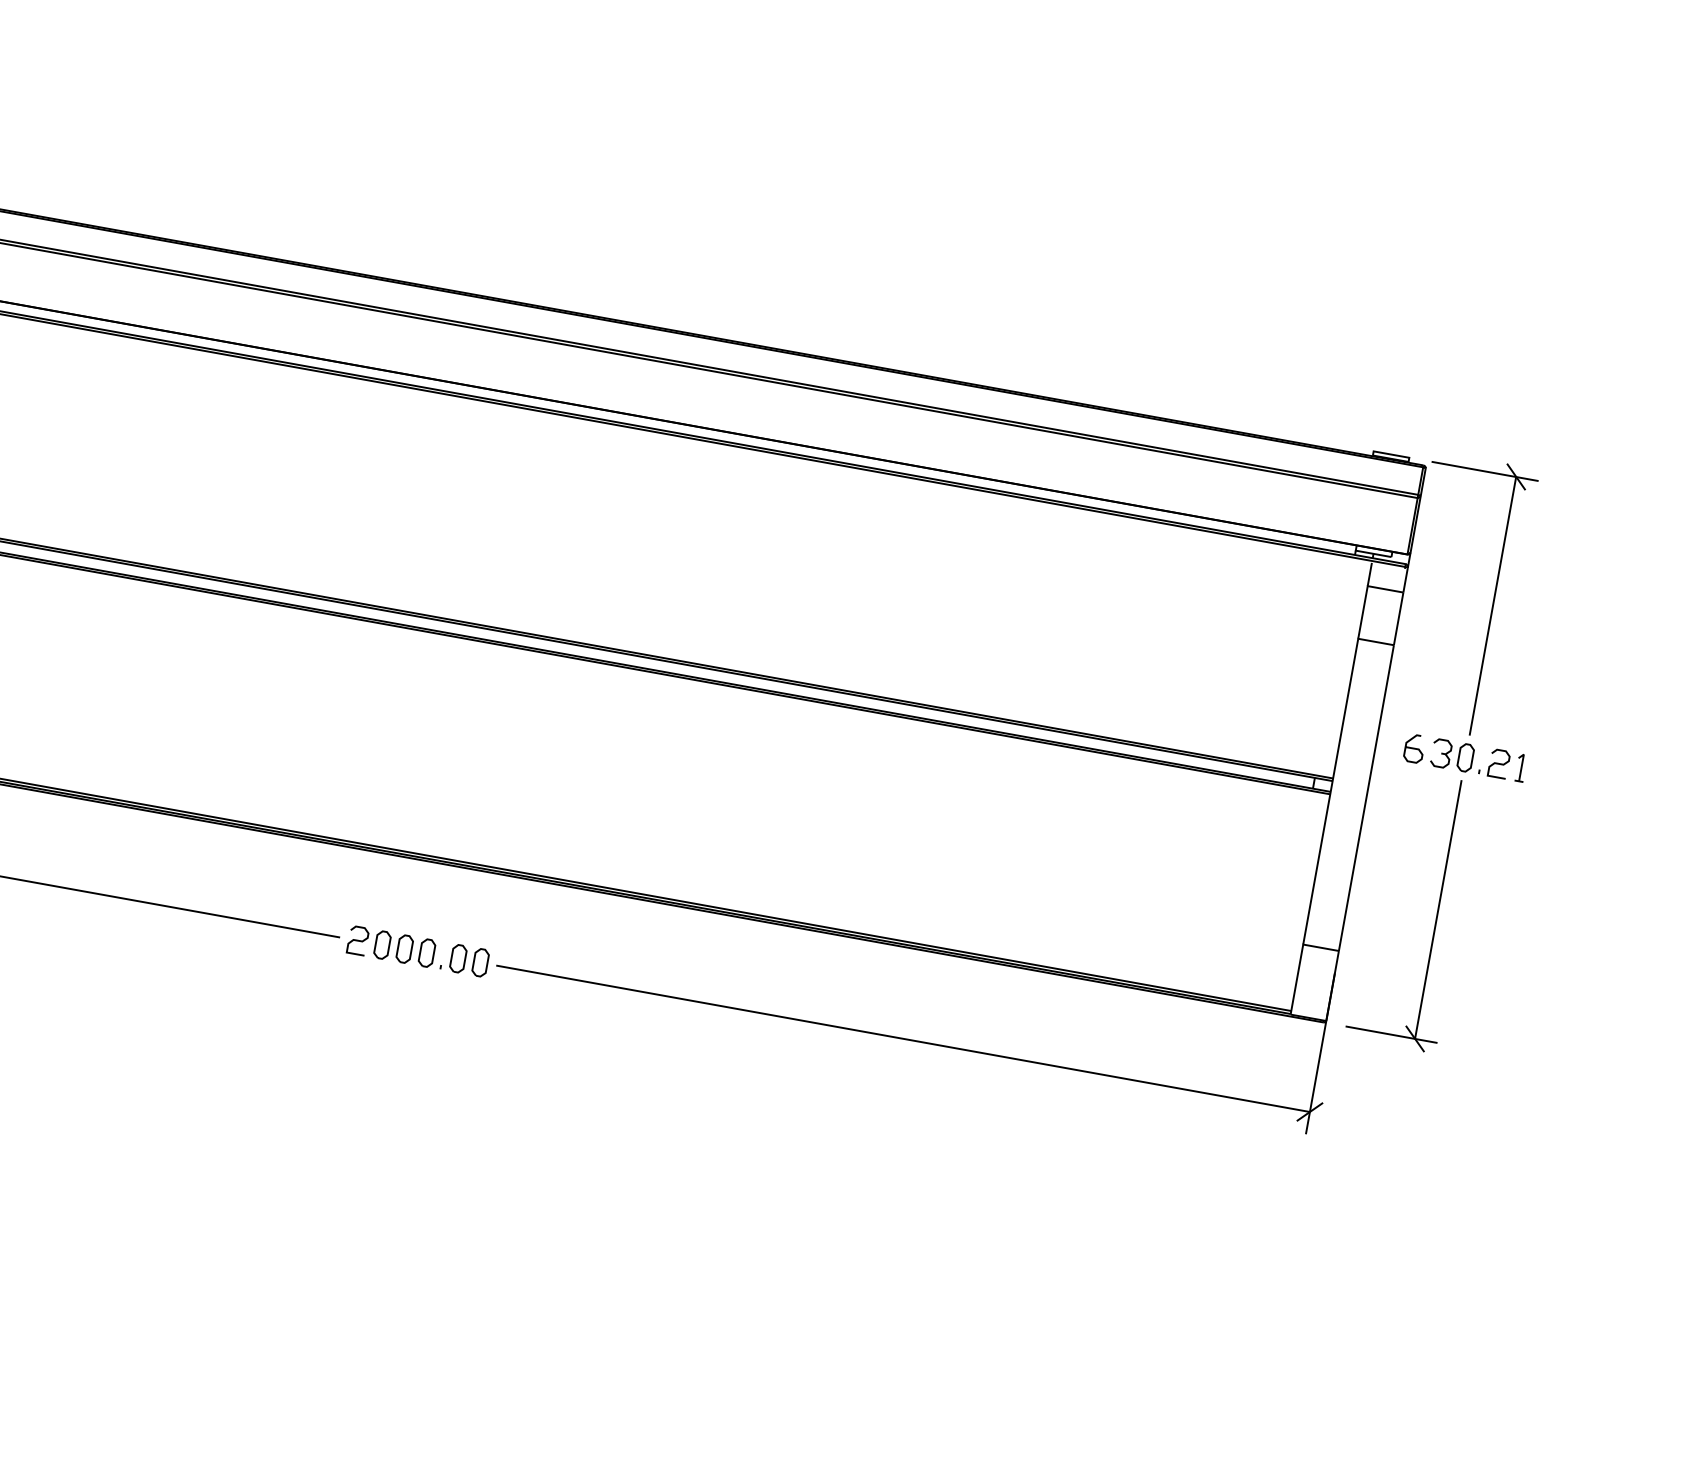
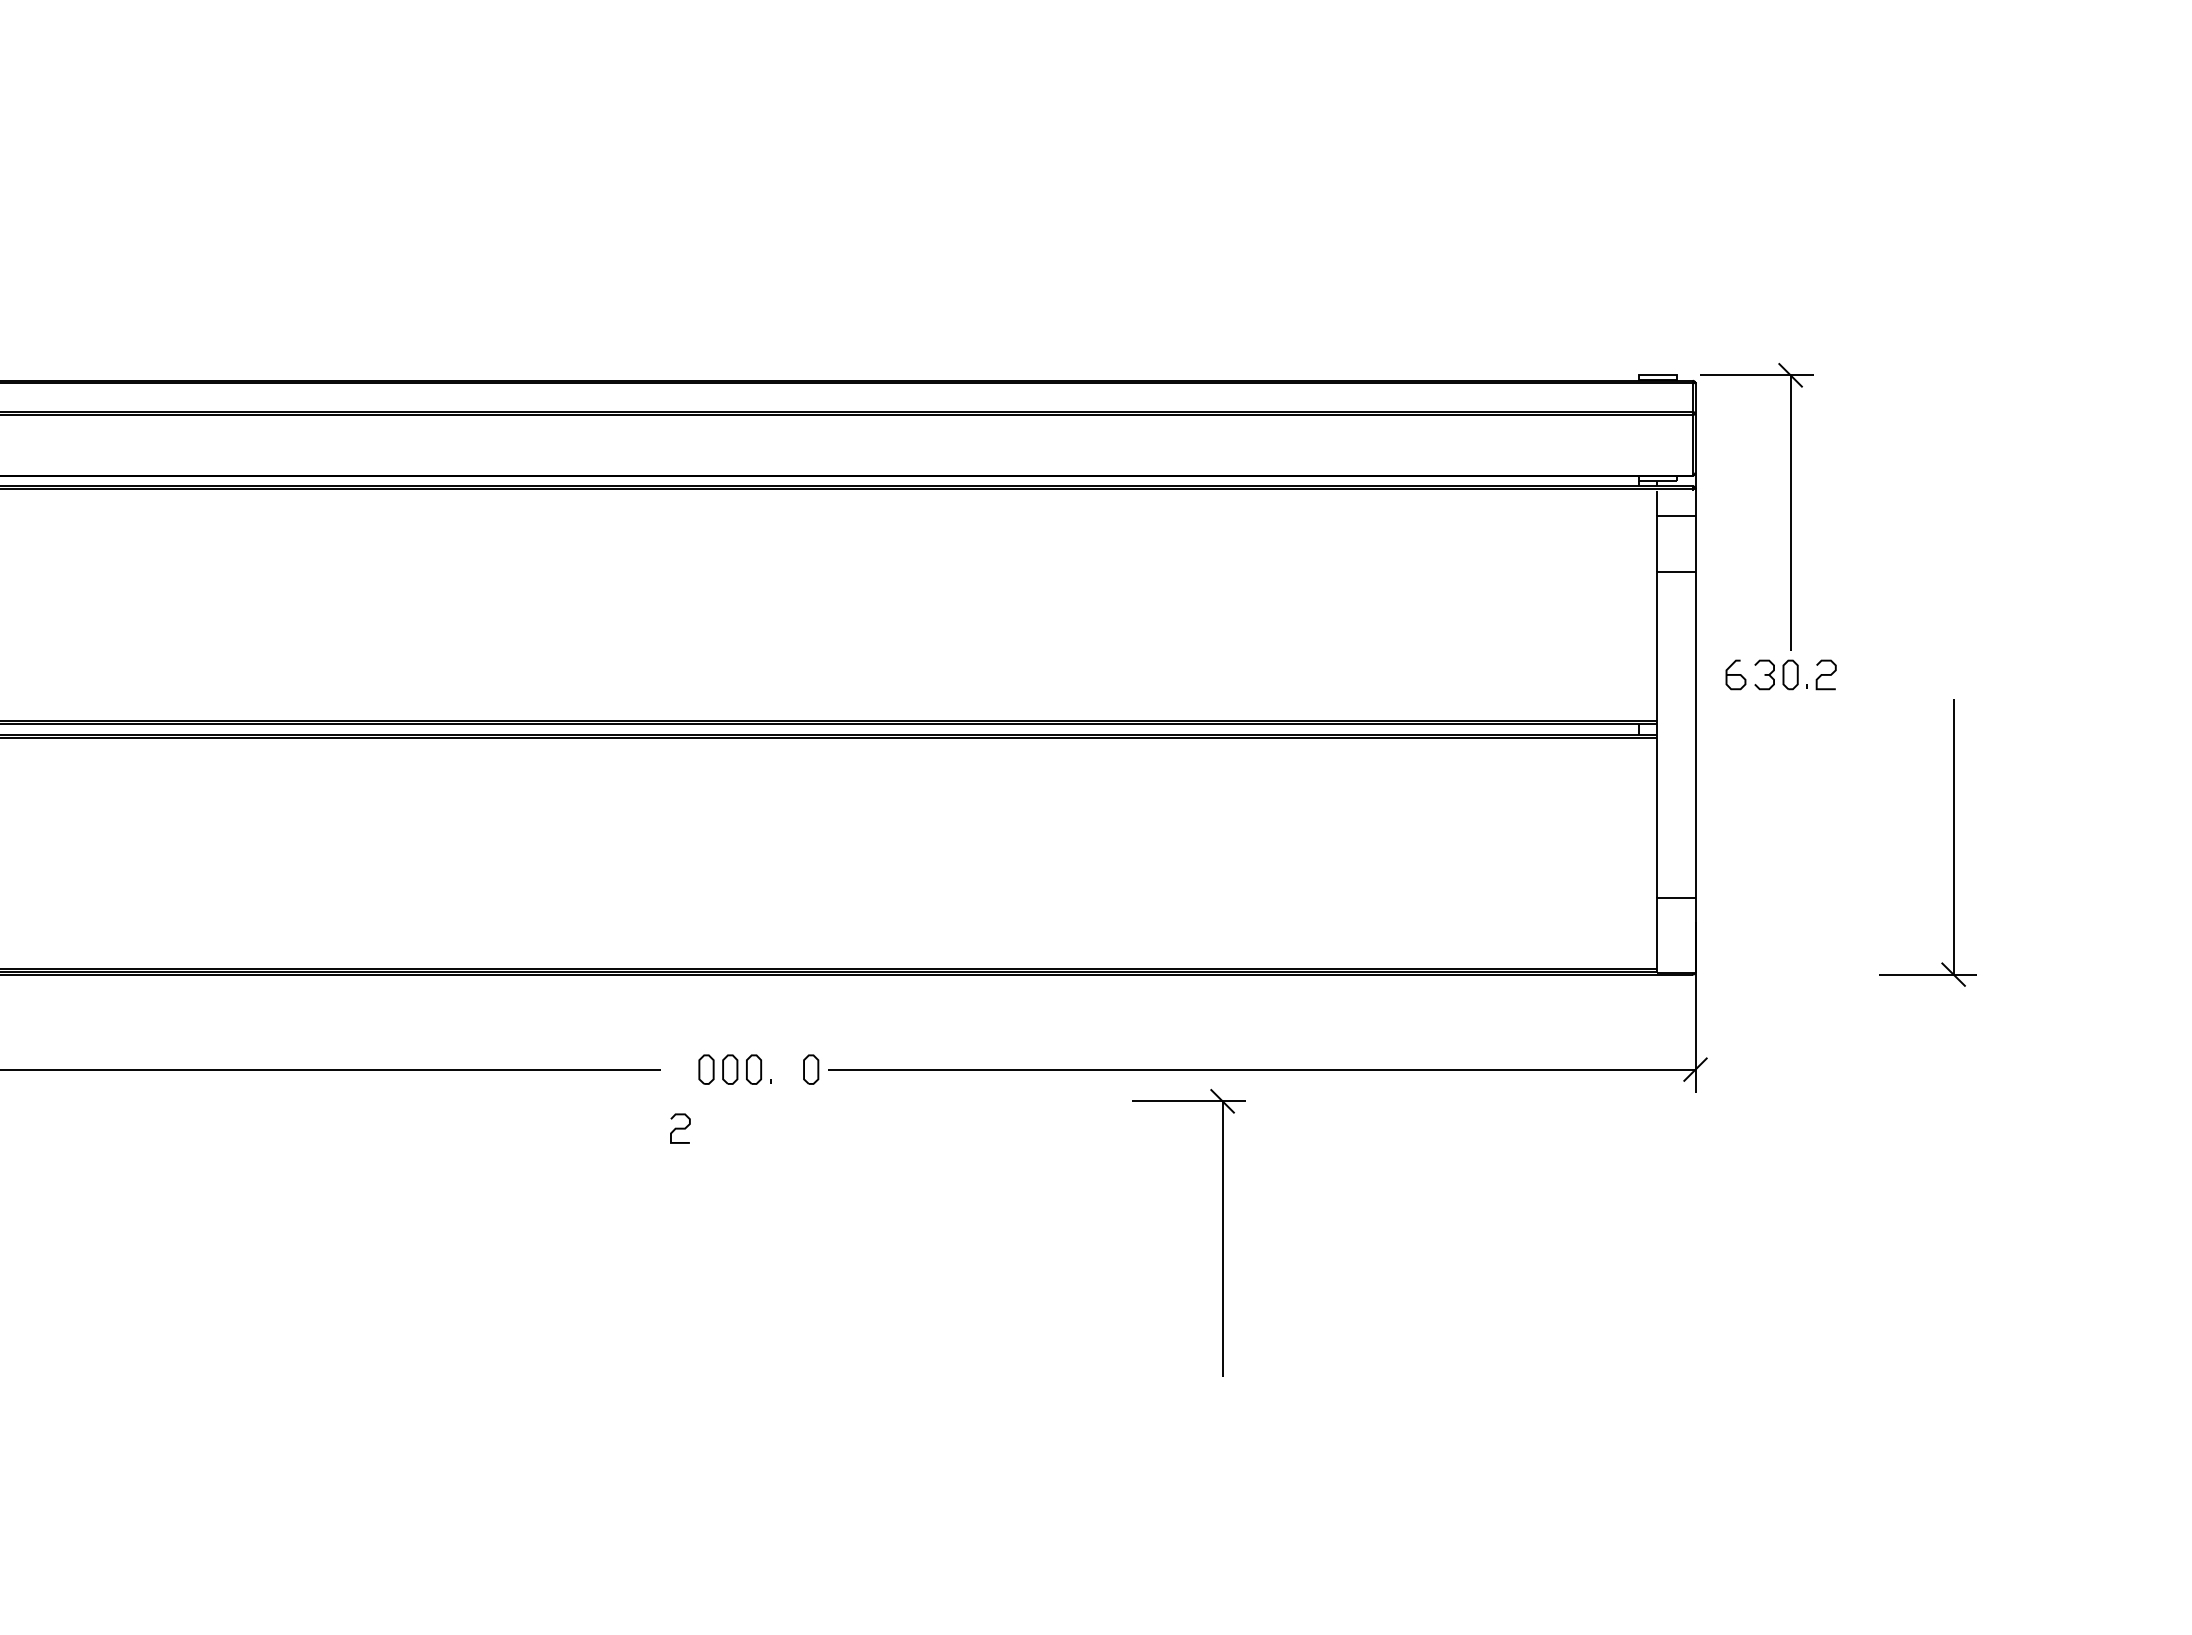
part: (1521, 767) -> (1849, 674), removed
part: (1437, 915) -> (1953, 842), moved
curve: (358, 940) -> (680, 1128), moved
part: (458, 958) -> (787, 1069), removed
part: (838, 1184) -> (1222, 1232), added

